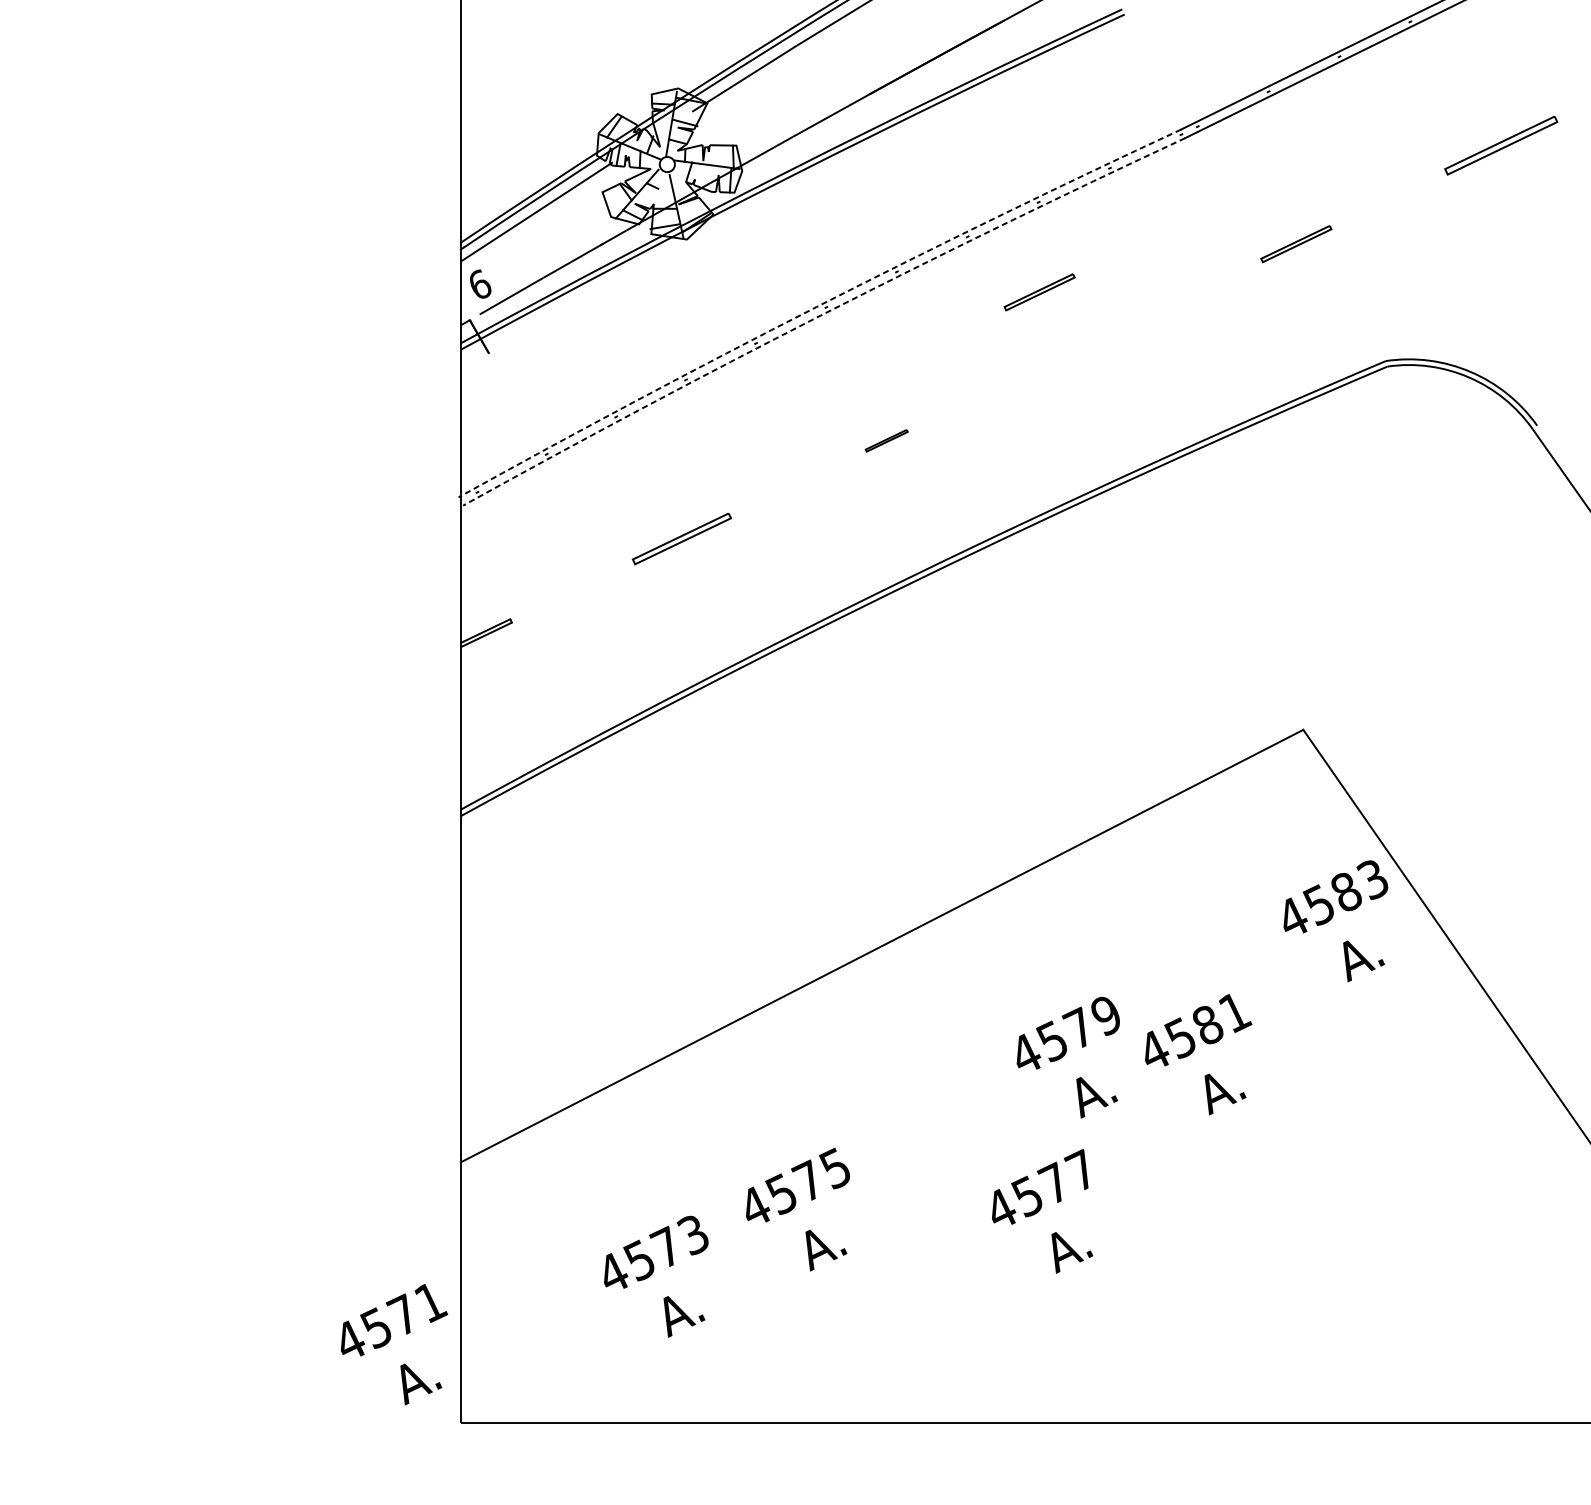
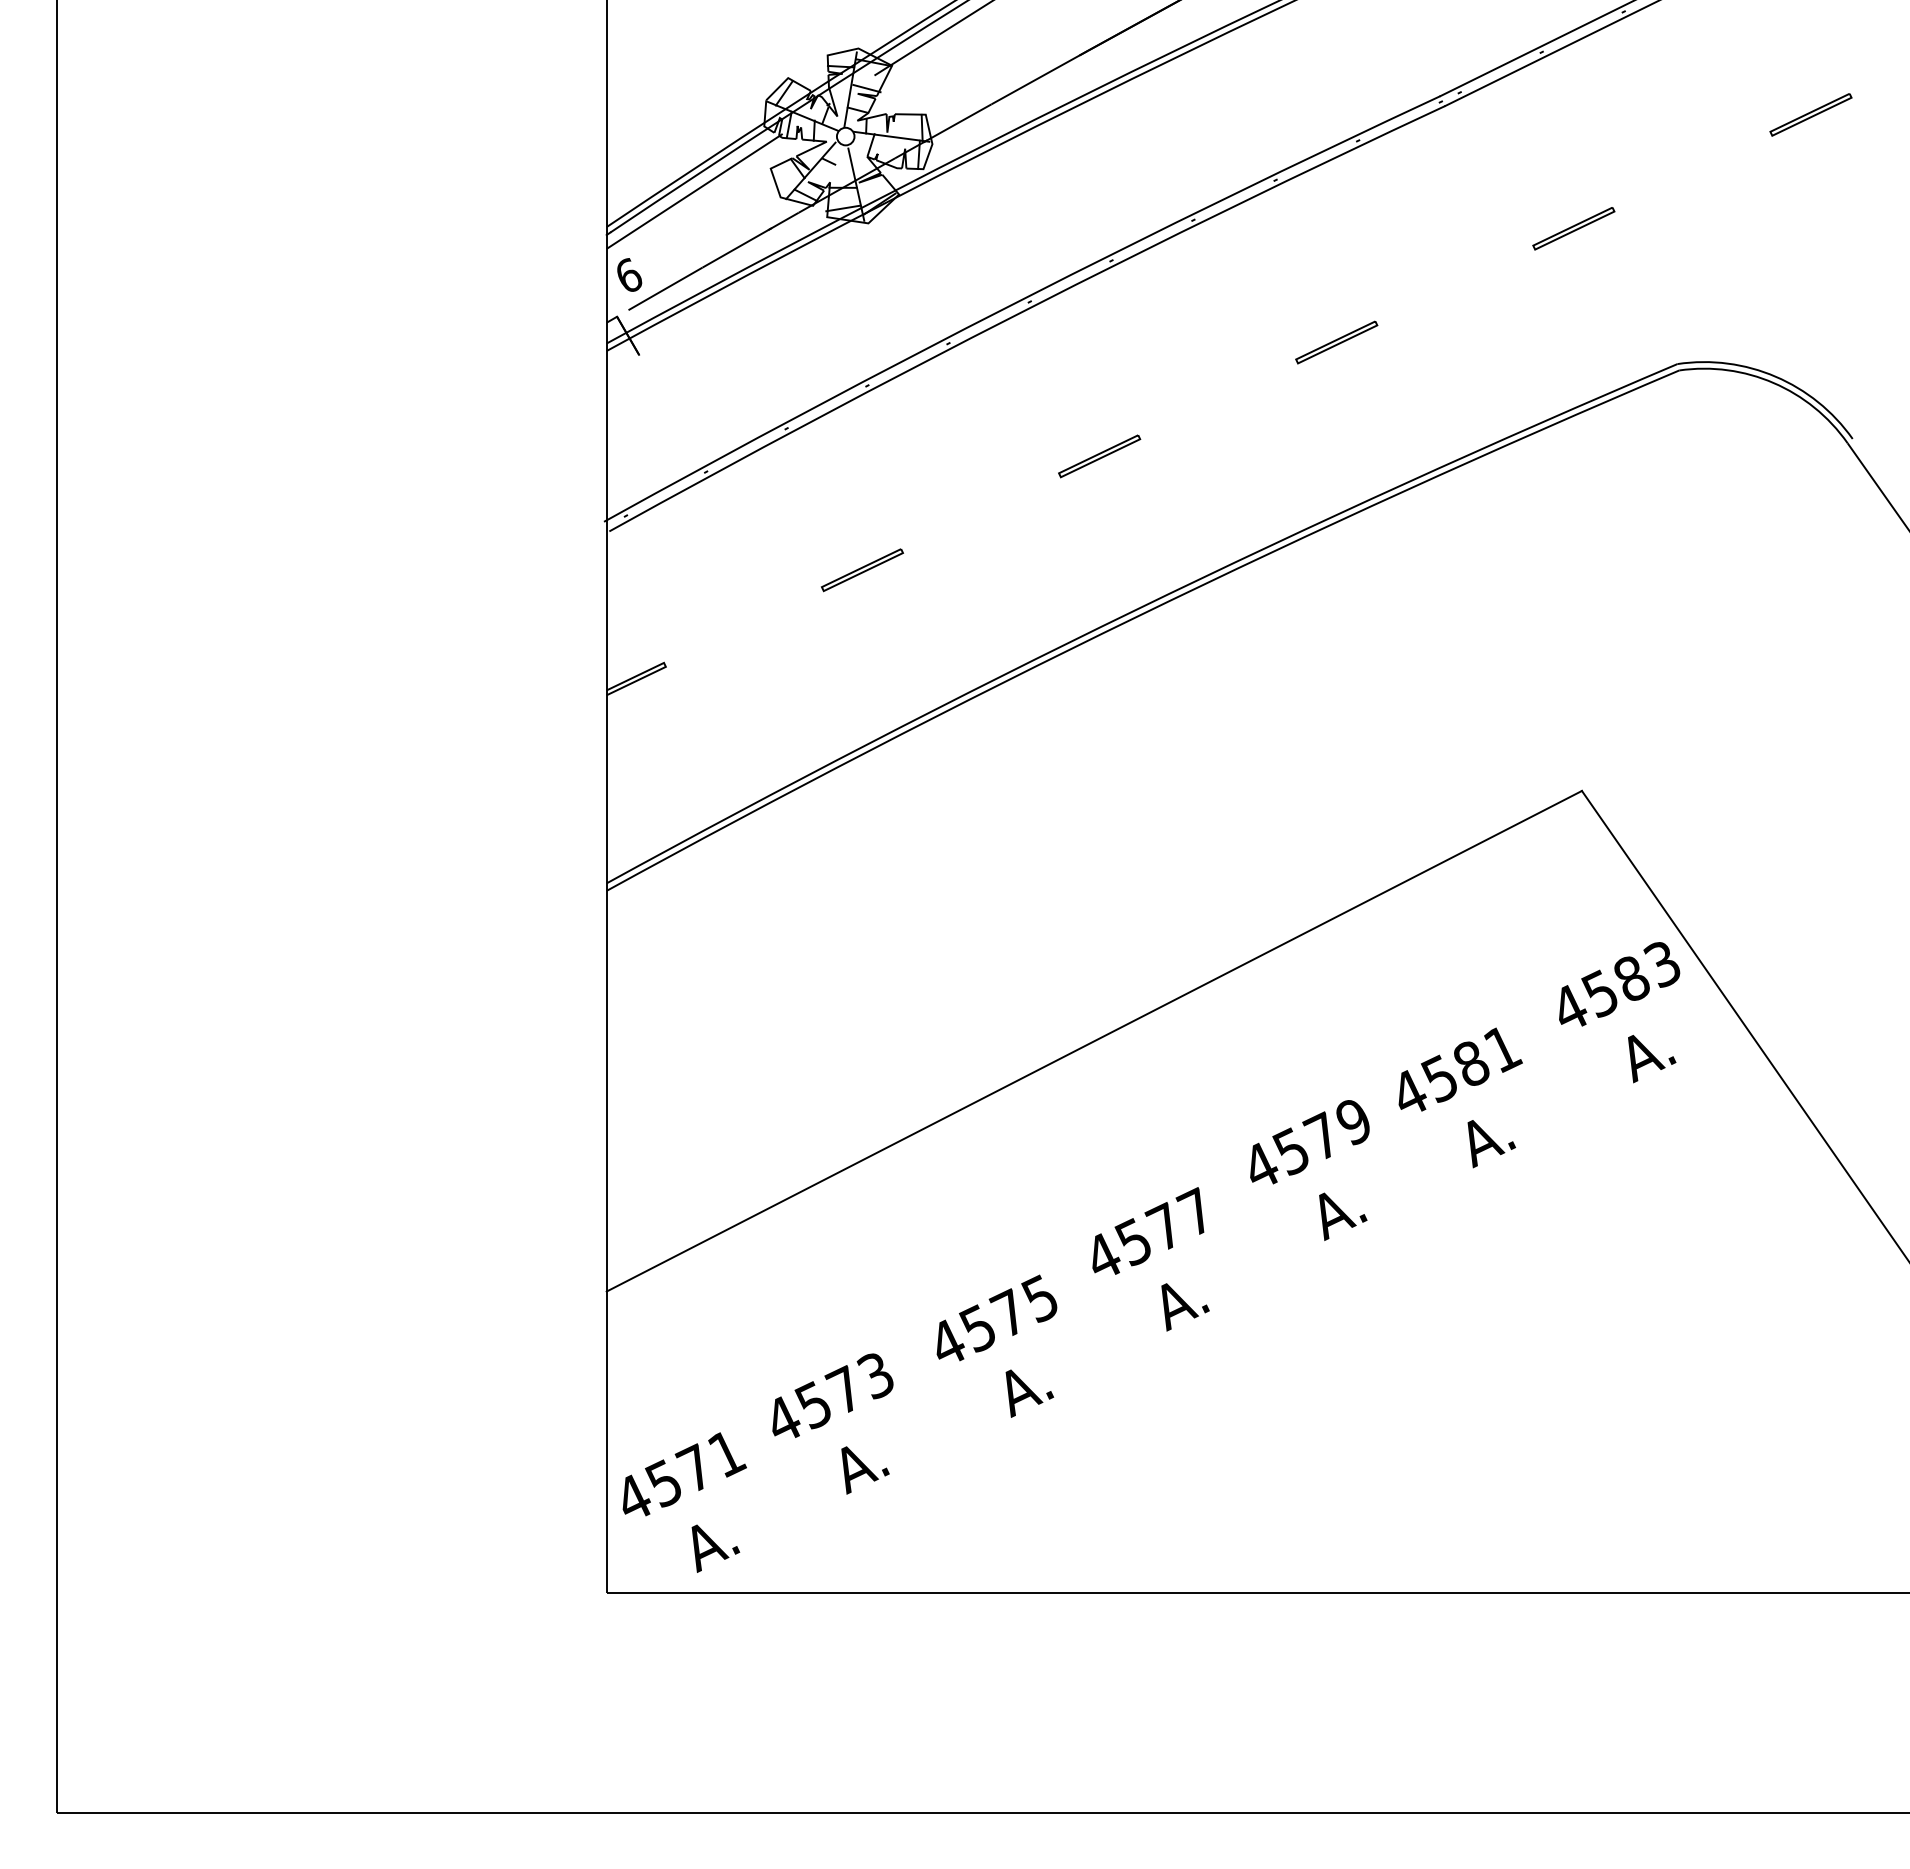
part: (1500, 145) -> (1810, 114), size x0.62
part: (1039, 292) -> (1336, 342), moved
arc: (816, 307) -> (1018, 301), dashed -> solid
arc: (820, 315) -> (1023, 311), dashed -> solid
part: (886, 440) -> (1099, 456), size x1.67
part: (680, 539) -> (861, 570), size x0.71
text: (1198, 1054) -> (1460, 1097), moved
text: (1042, 1211) -> (1150, 1259), moved
text: (394, 1344) -> (684, 1502), moved

